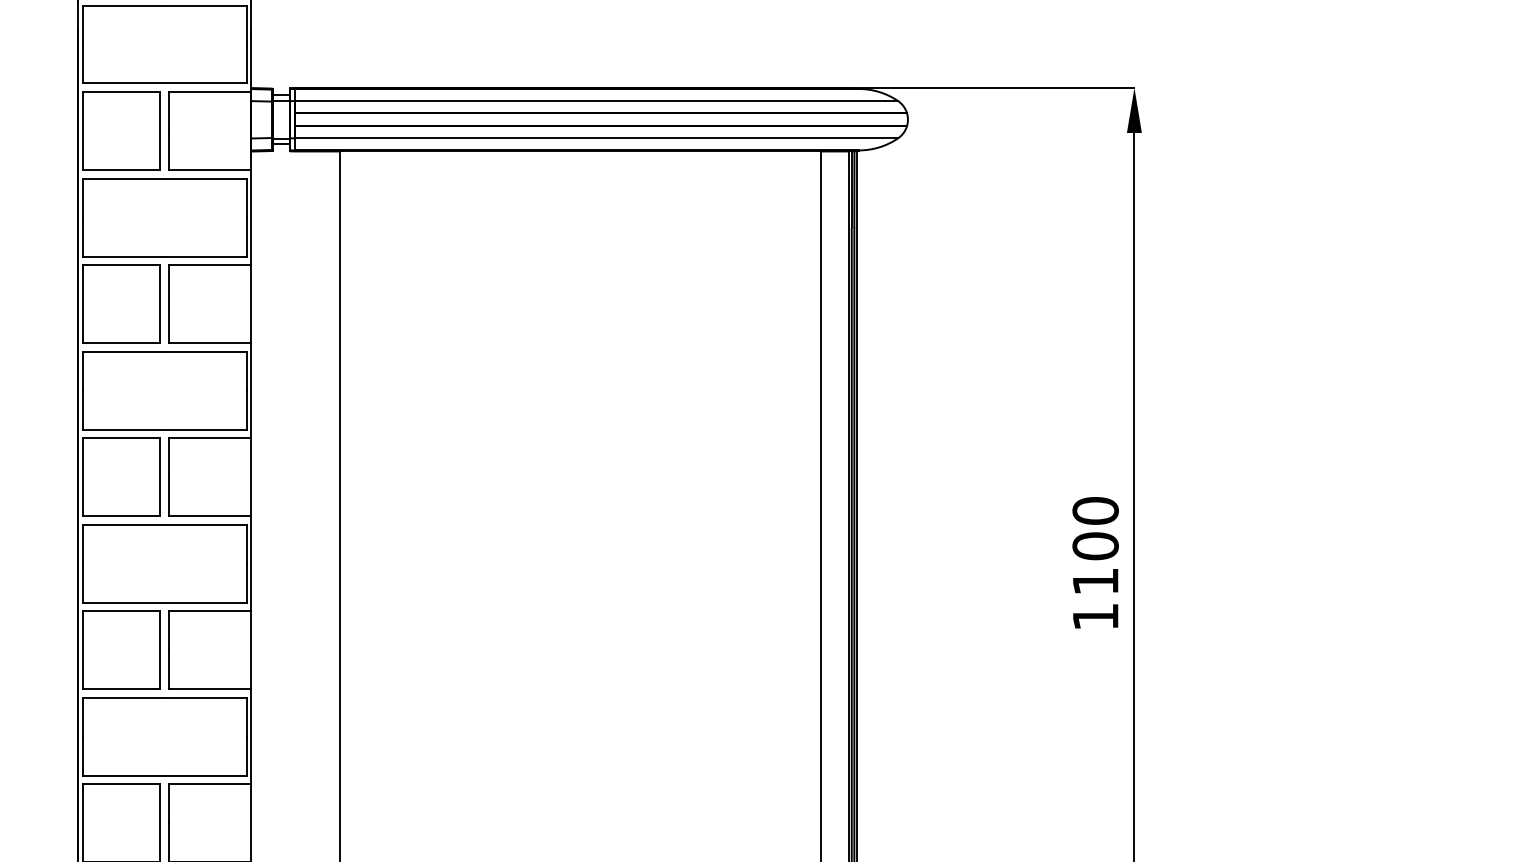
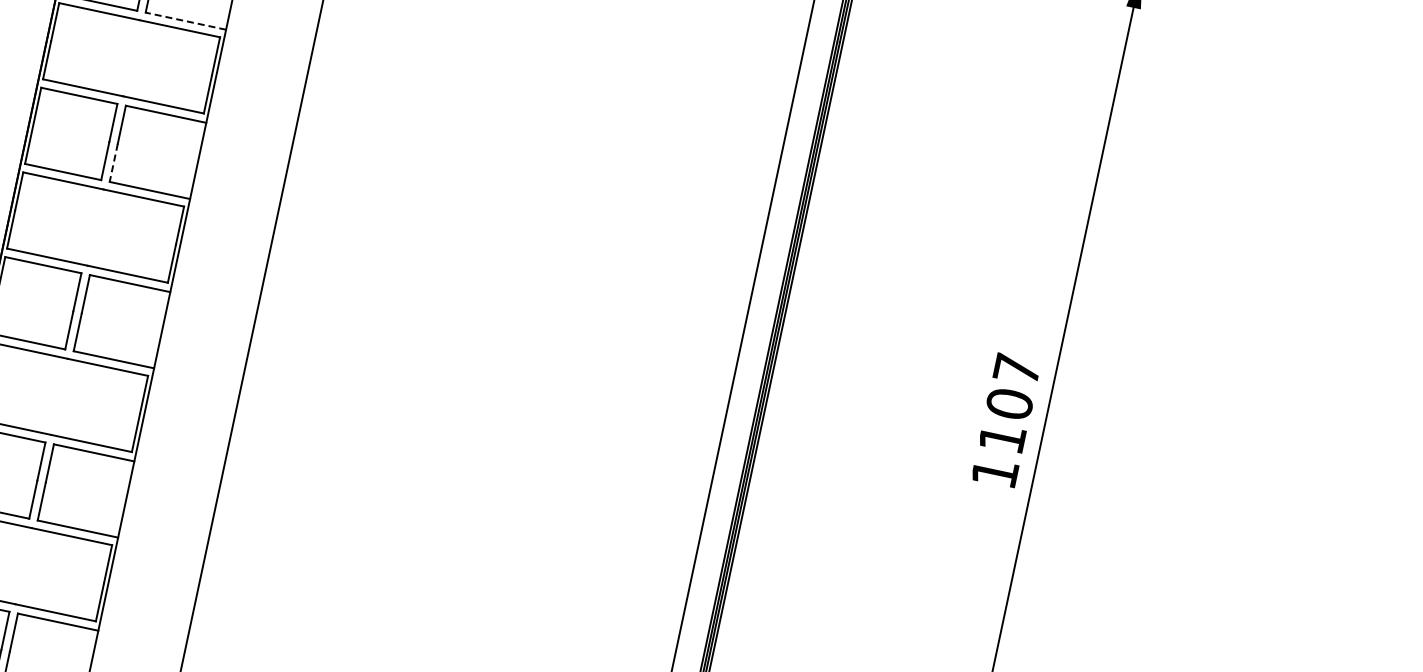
line: (209, 343) -> (185, 21), solid -> dashed
line: (169, 497) -> (113, 163), solid -> dashed
text: (1095, 510) -> (1017, 369), 1100 -> 1107

